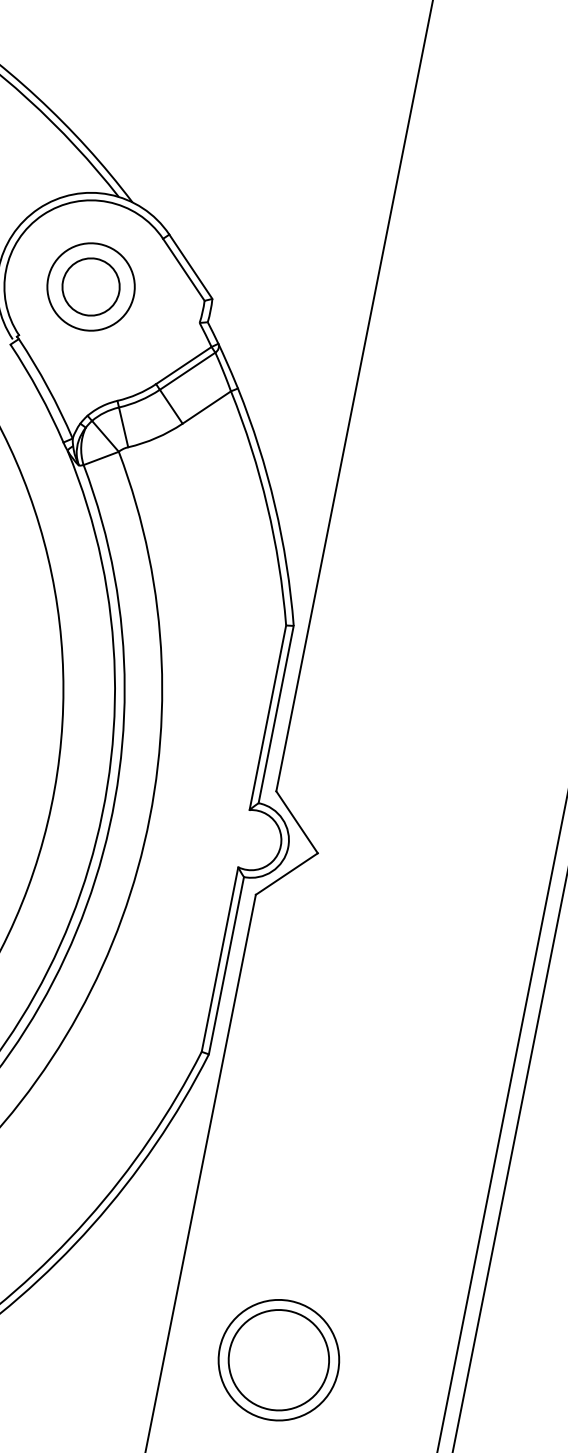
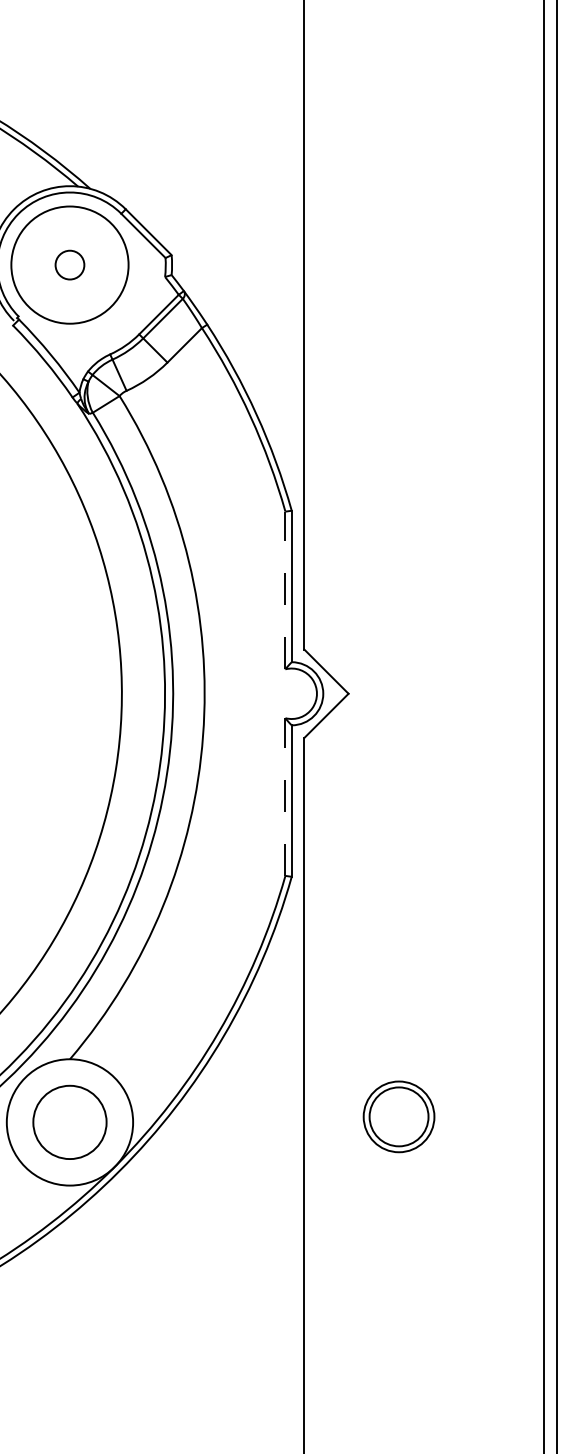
circle: (90, 286) -> (69, 264), size x1.6
circle: (90, 287) -> (69, 265), size x0.6
line: (267, 717) -> (285, 590), solid -> dashed
line: (219, 960) -> (285, 797), solid -> dashed
part: (278, 1359) -> (398, 1116), size x0.7

